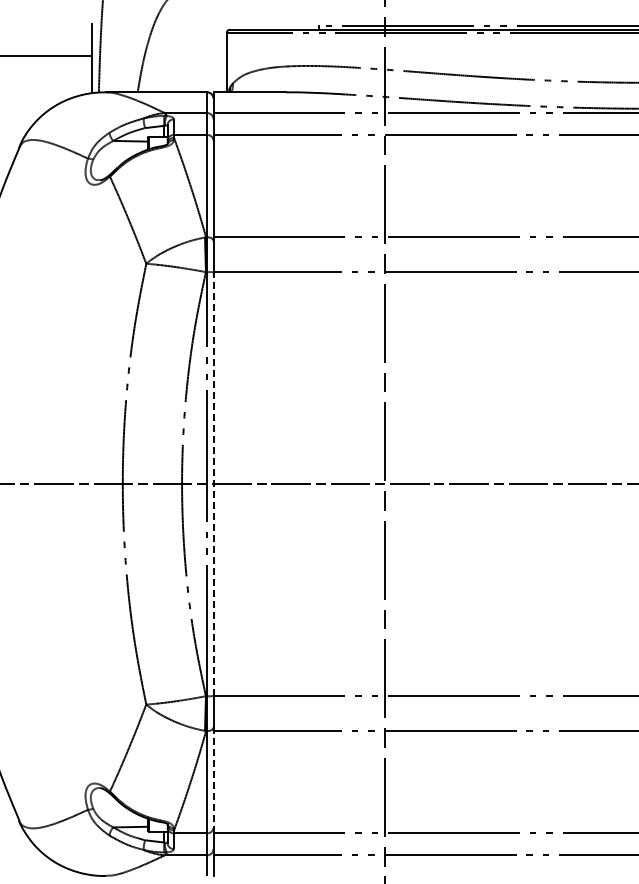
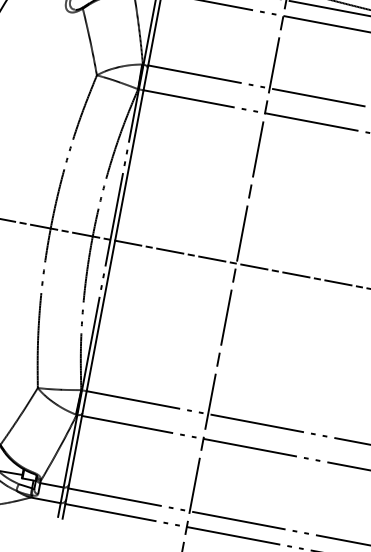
line: (213, 483) -> (115, 240), dashed -> solid
line: (213, 781) -> (75, 451), dashed -> solid

